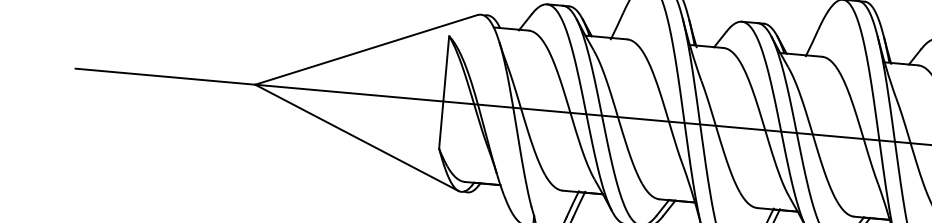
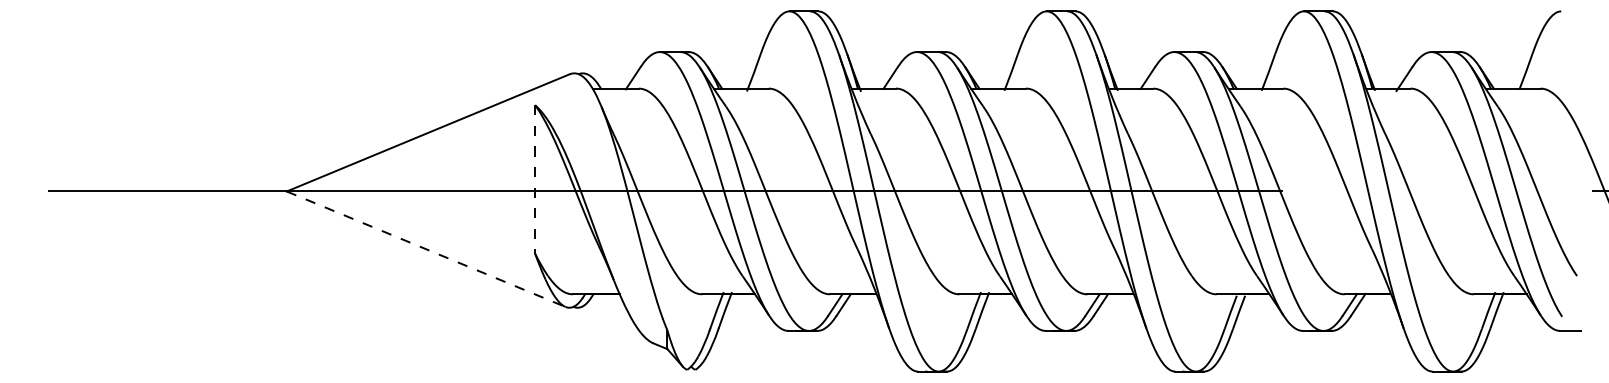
line: (444, 93) -> (535, 180), solid -> dashed
line: (357, 138) -> (426, 249), solid -> dashed

